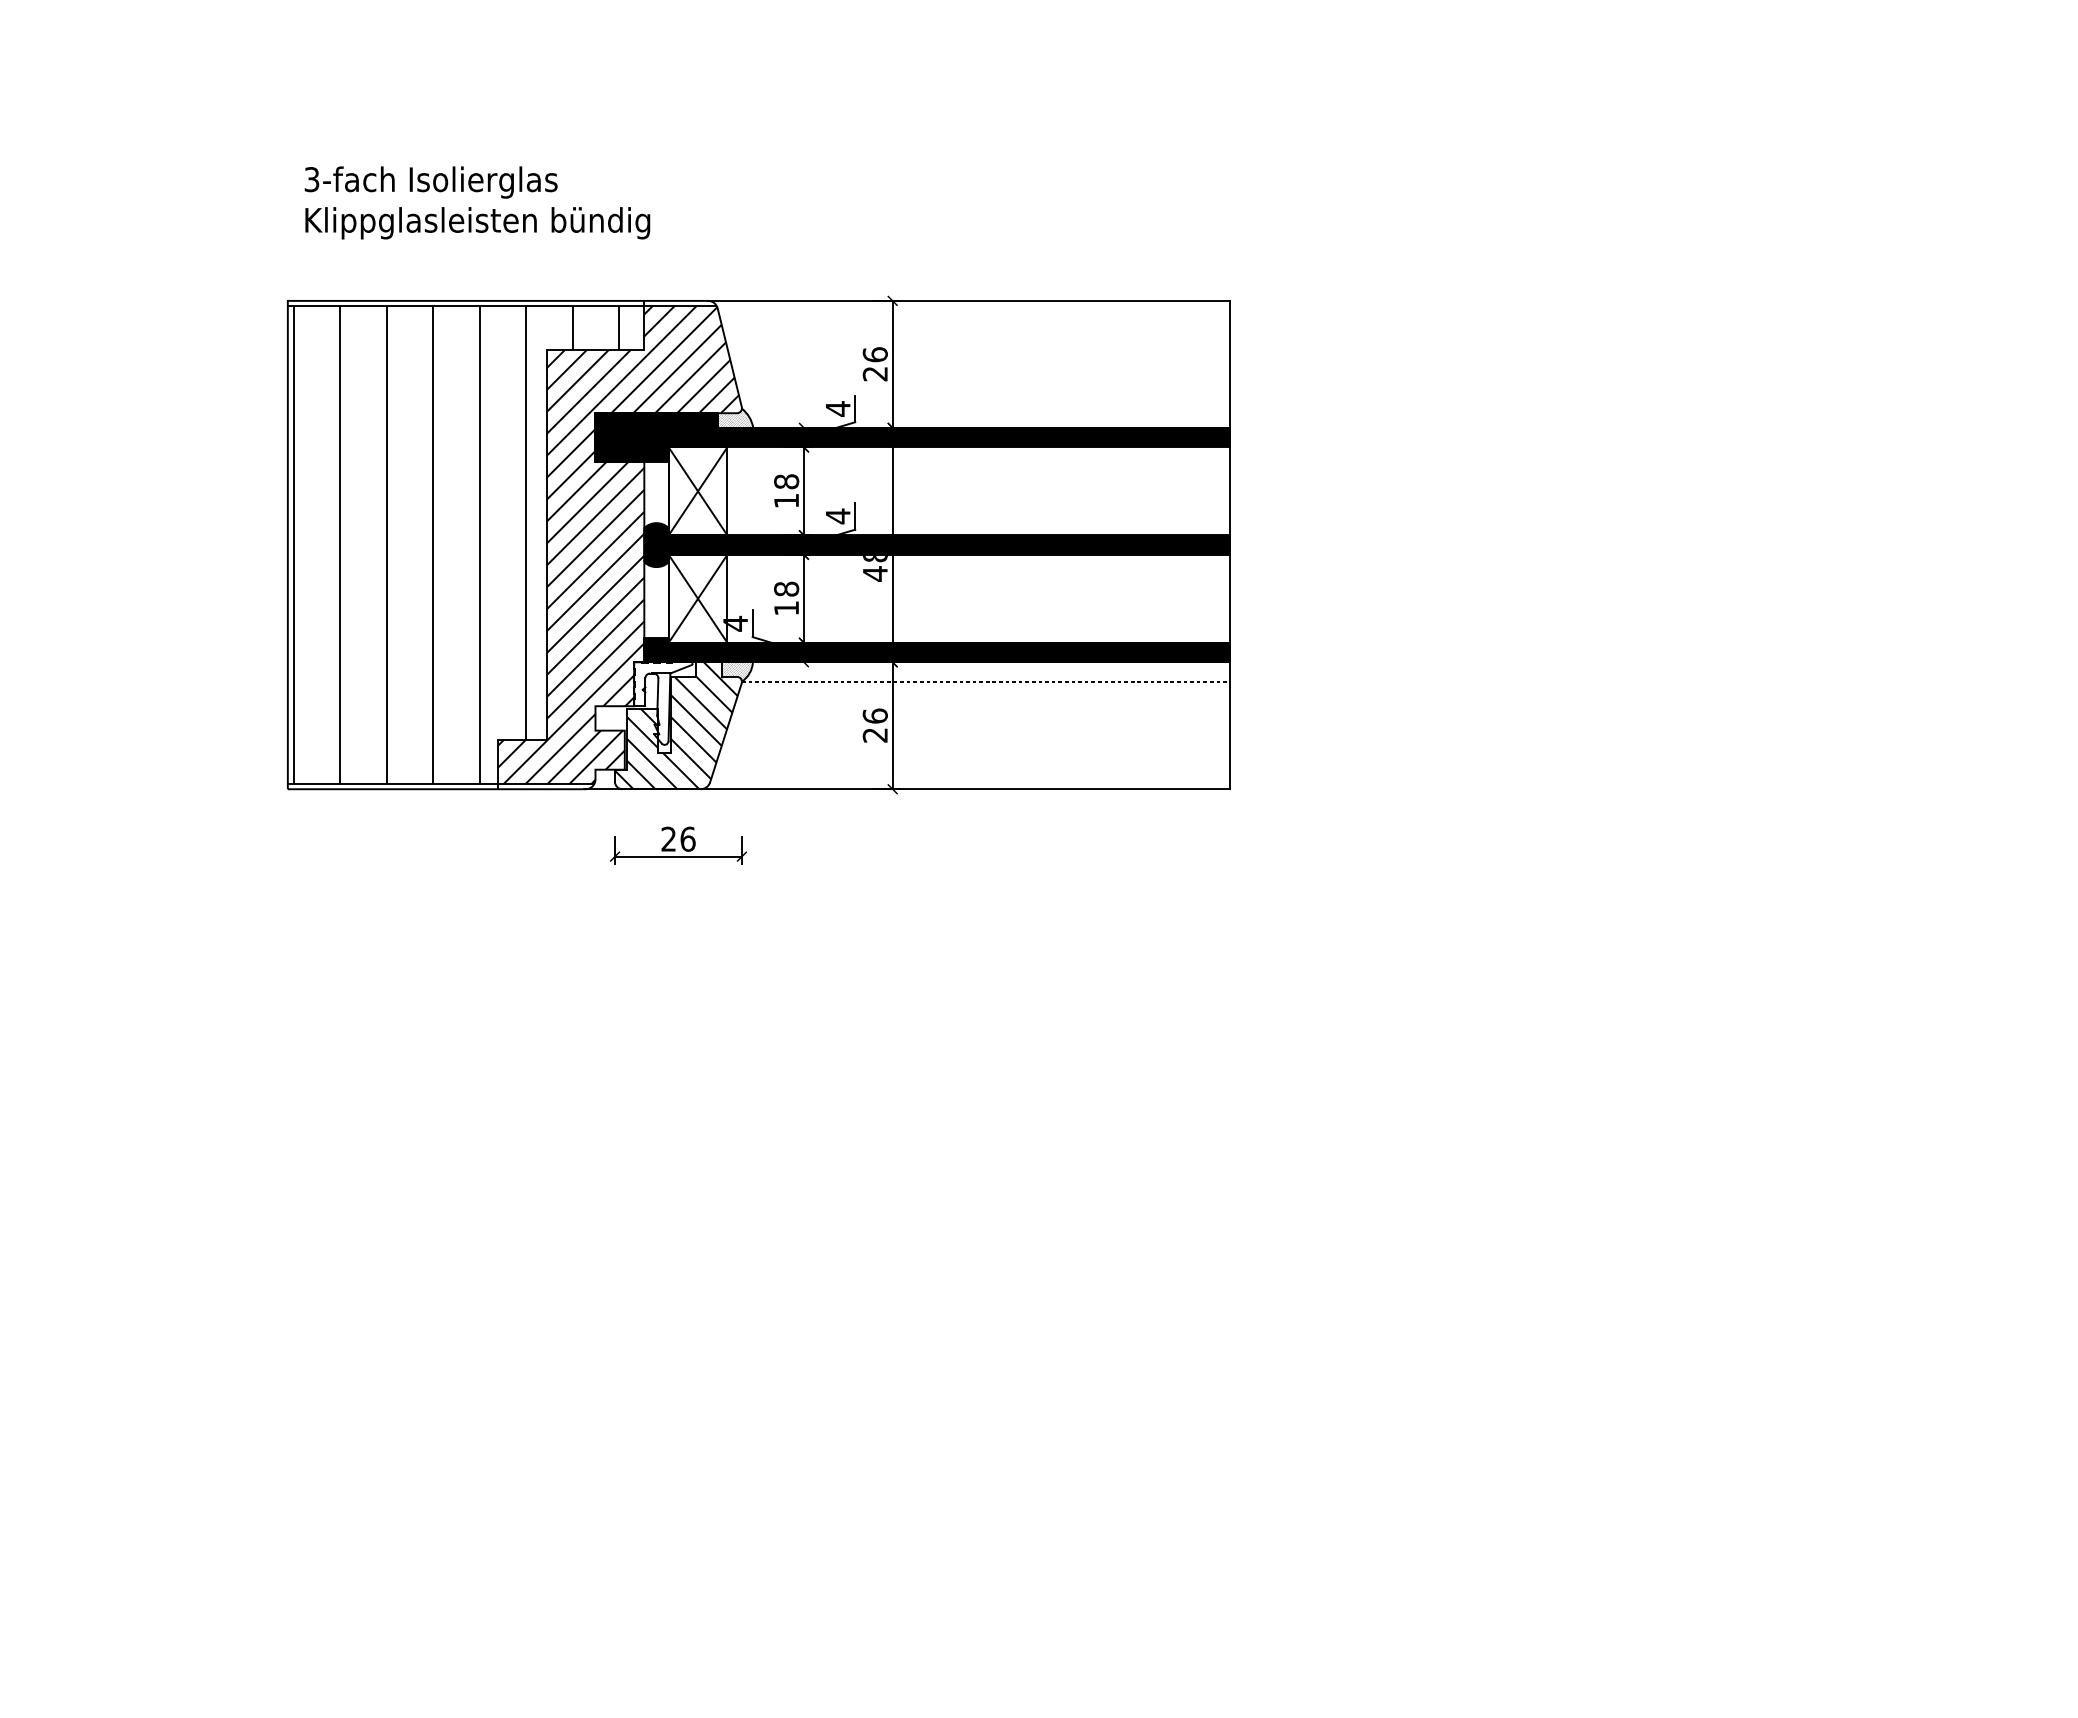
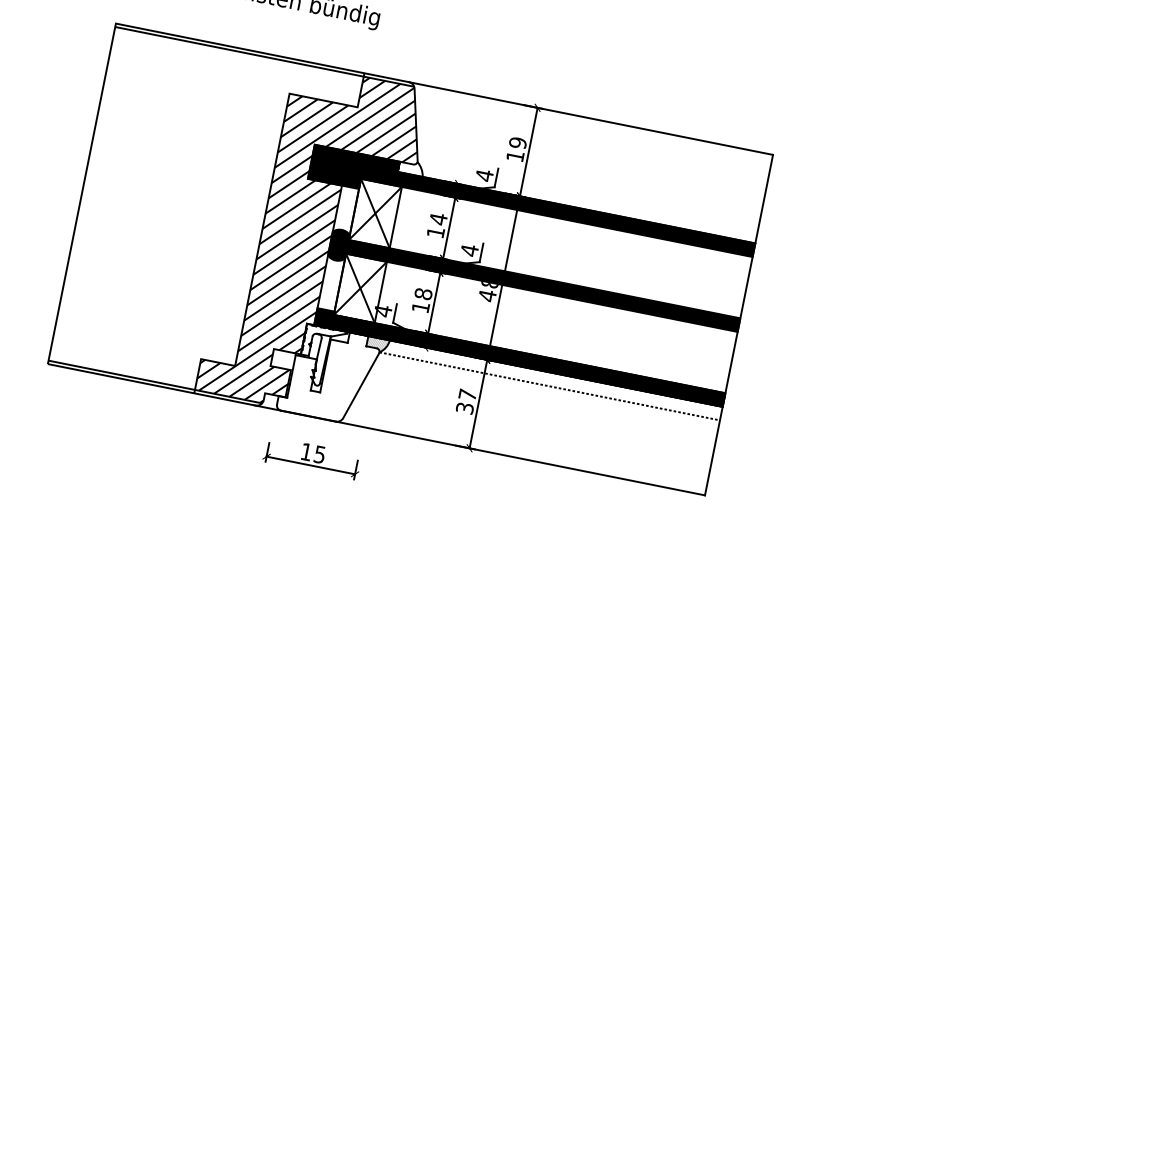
text: (874, 364) -> (516, 149), 26 -> 19
hatch: (734, 418) -> (410, 167), removed
text: (786, 481) -> (438, 218), 18 -> 14
hatch: (456, 544) -> (199, 216), removed
hatch: (676, 725) -> (327, 373), removed
text: (874, 725) -> (465, 401), 26 -> 37
text: (678, 838) -> (313, 452), 26 -> 15

